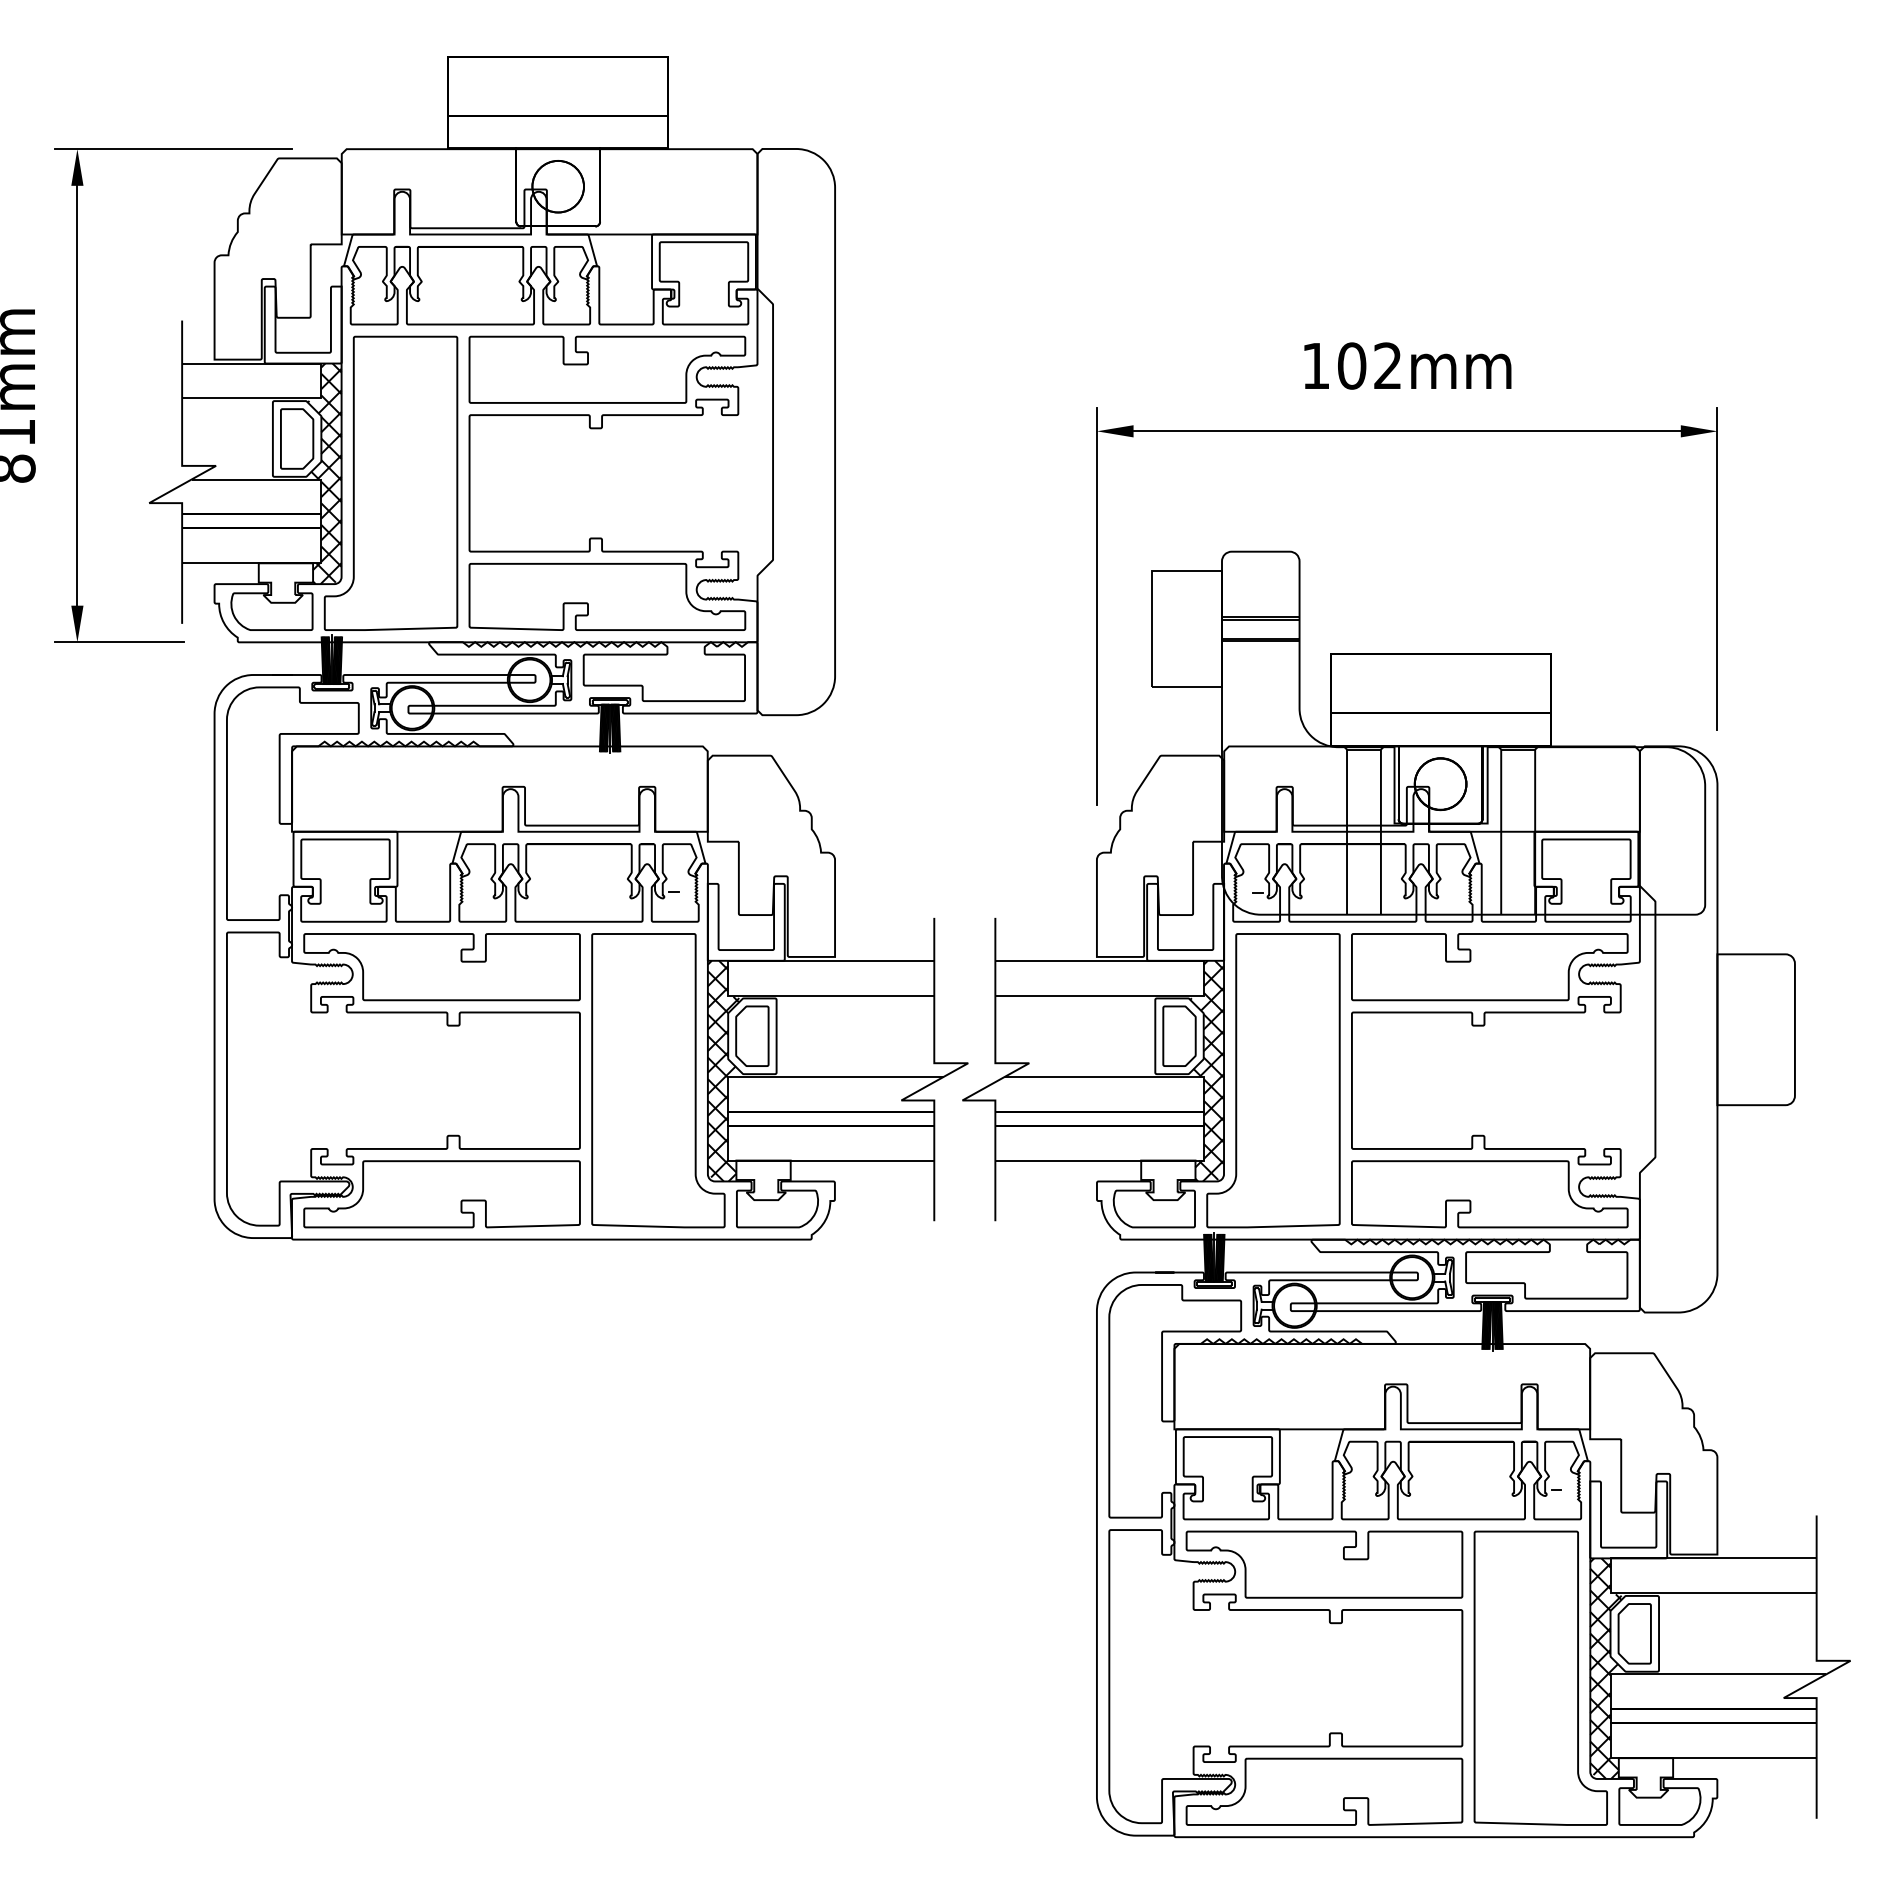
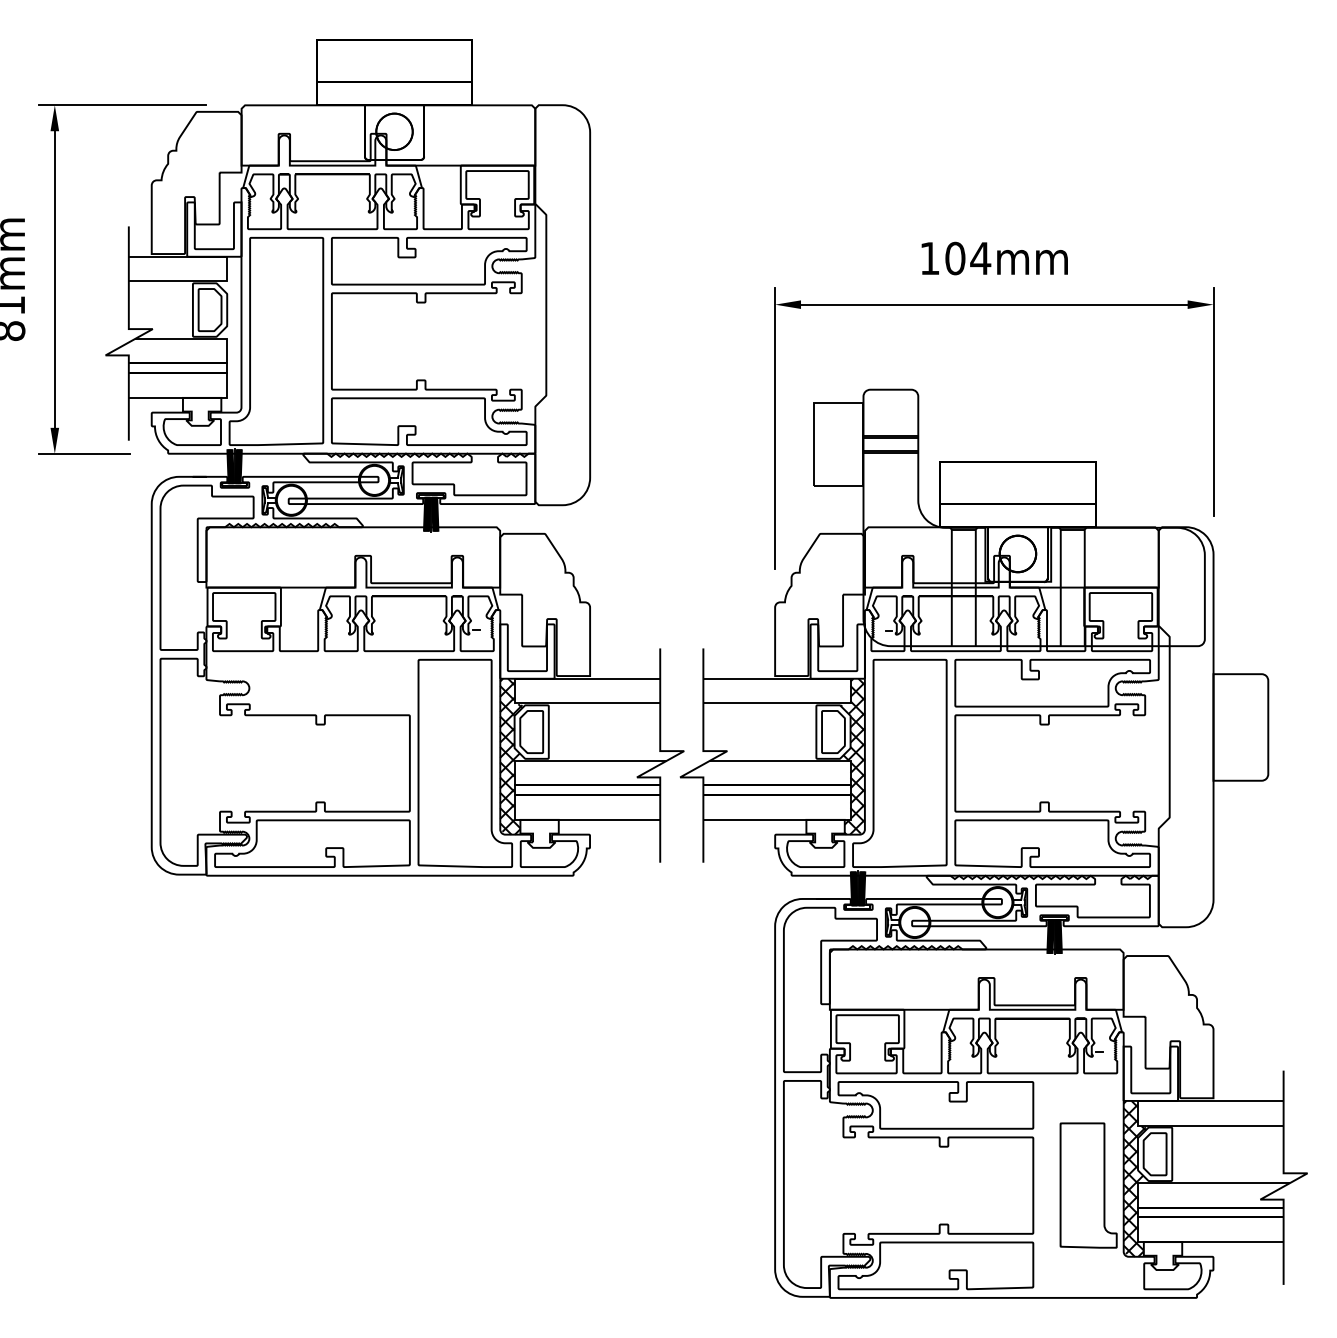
text: (1387, 365) -> (980, 258), 102mm -> 104mm
hatch: (324, 473) -> (229, 334), removed
part: (441, 967) -> (312, 683), removed
part: (1540, 1677) -> (1088, 1185), size x0.6

